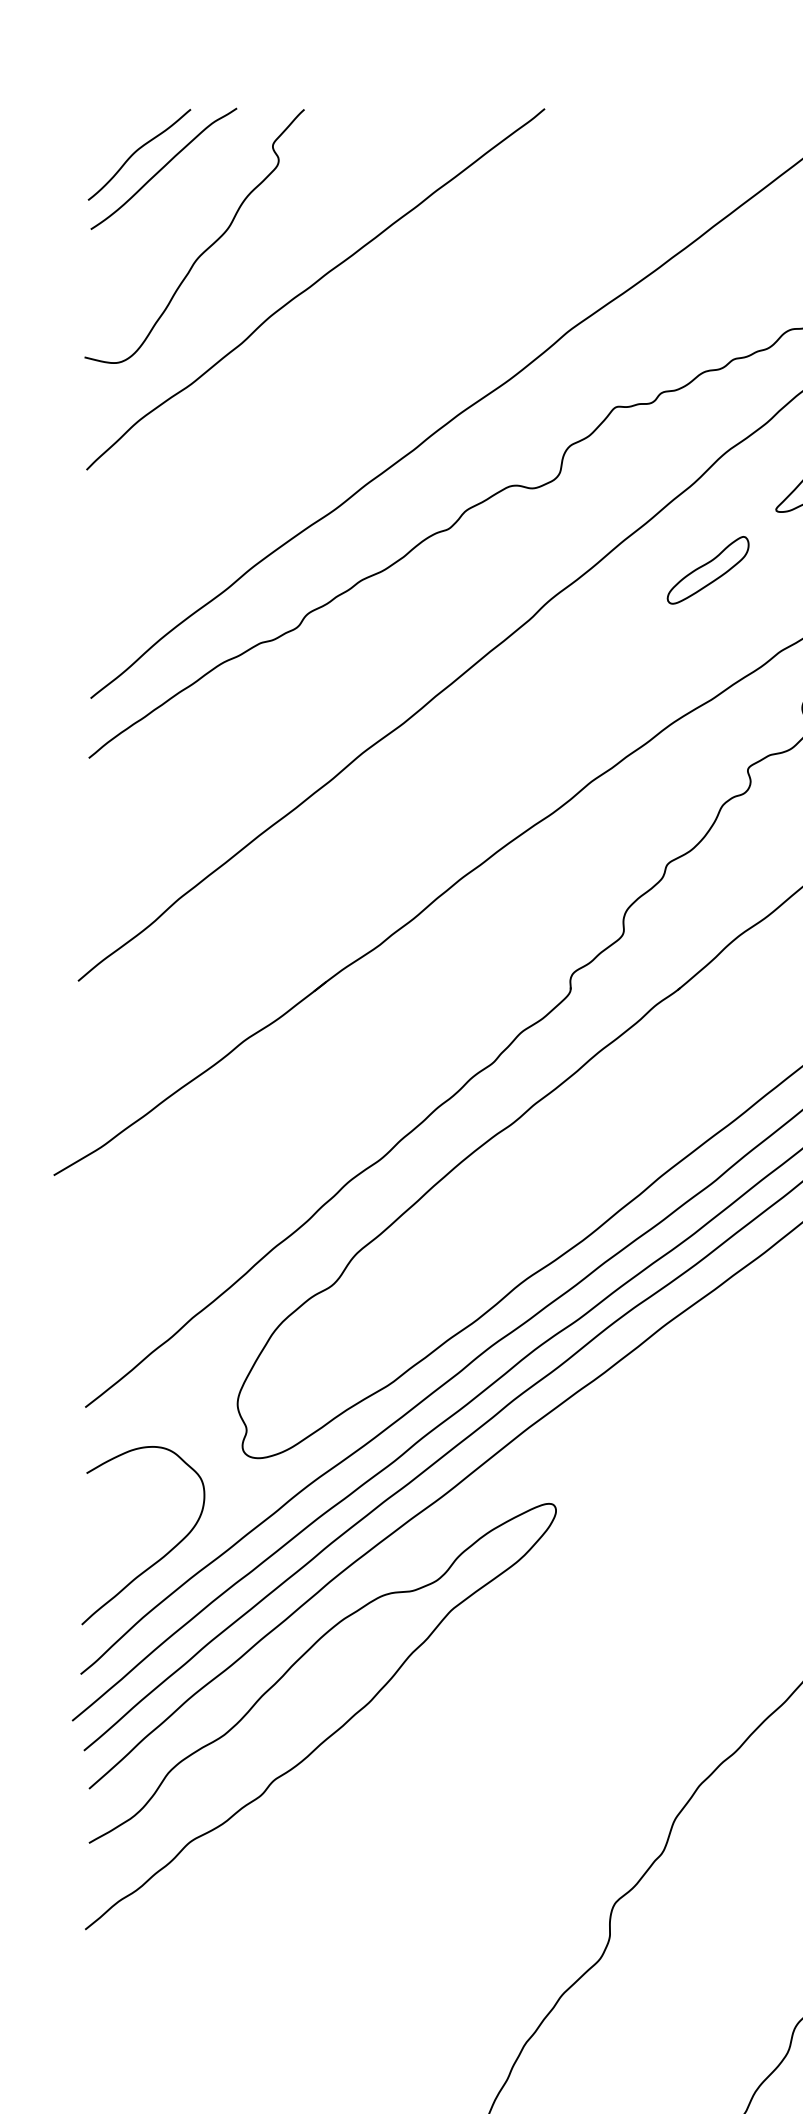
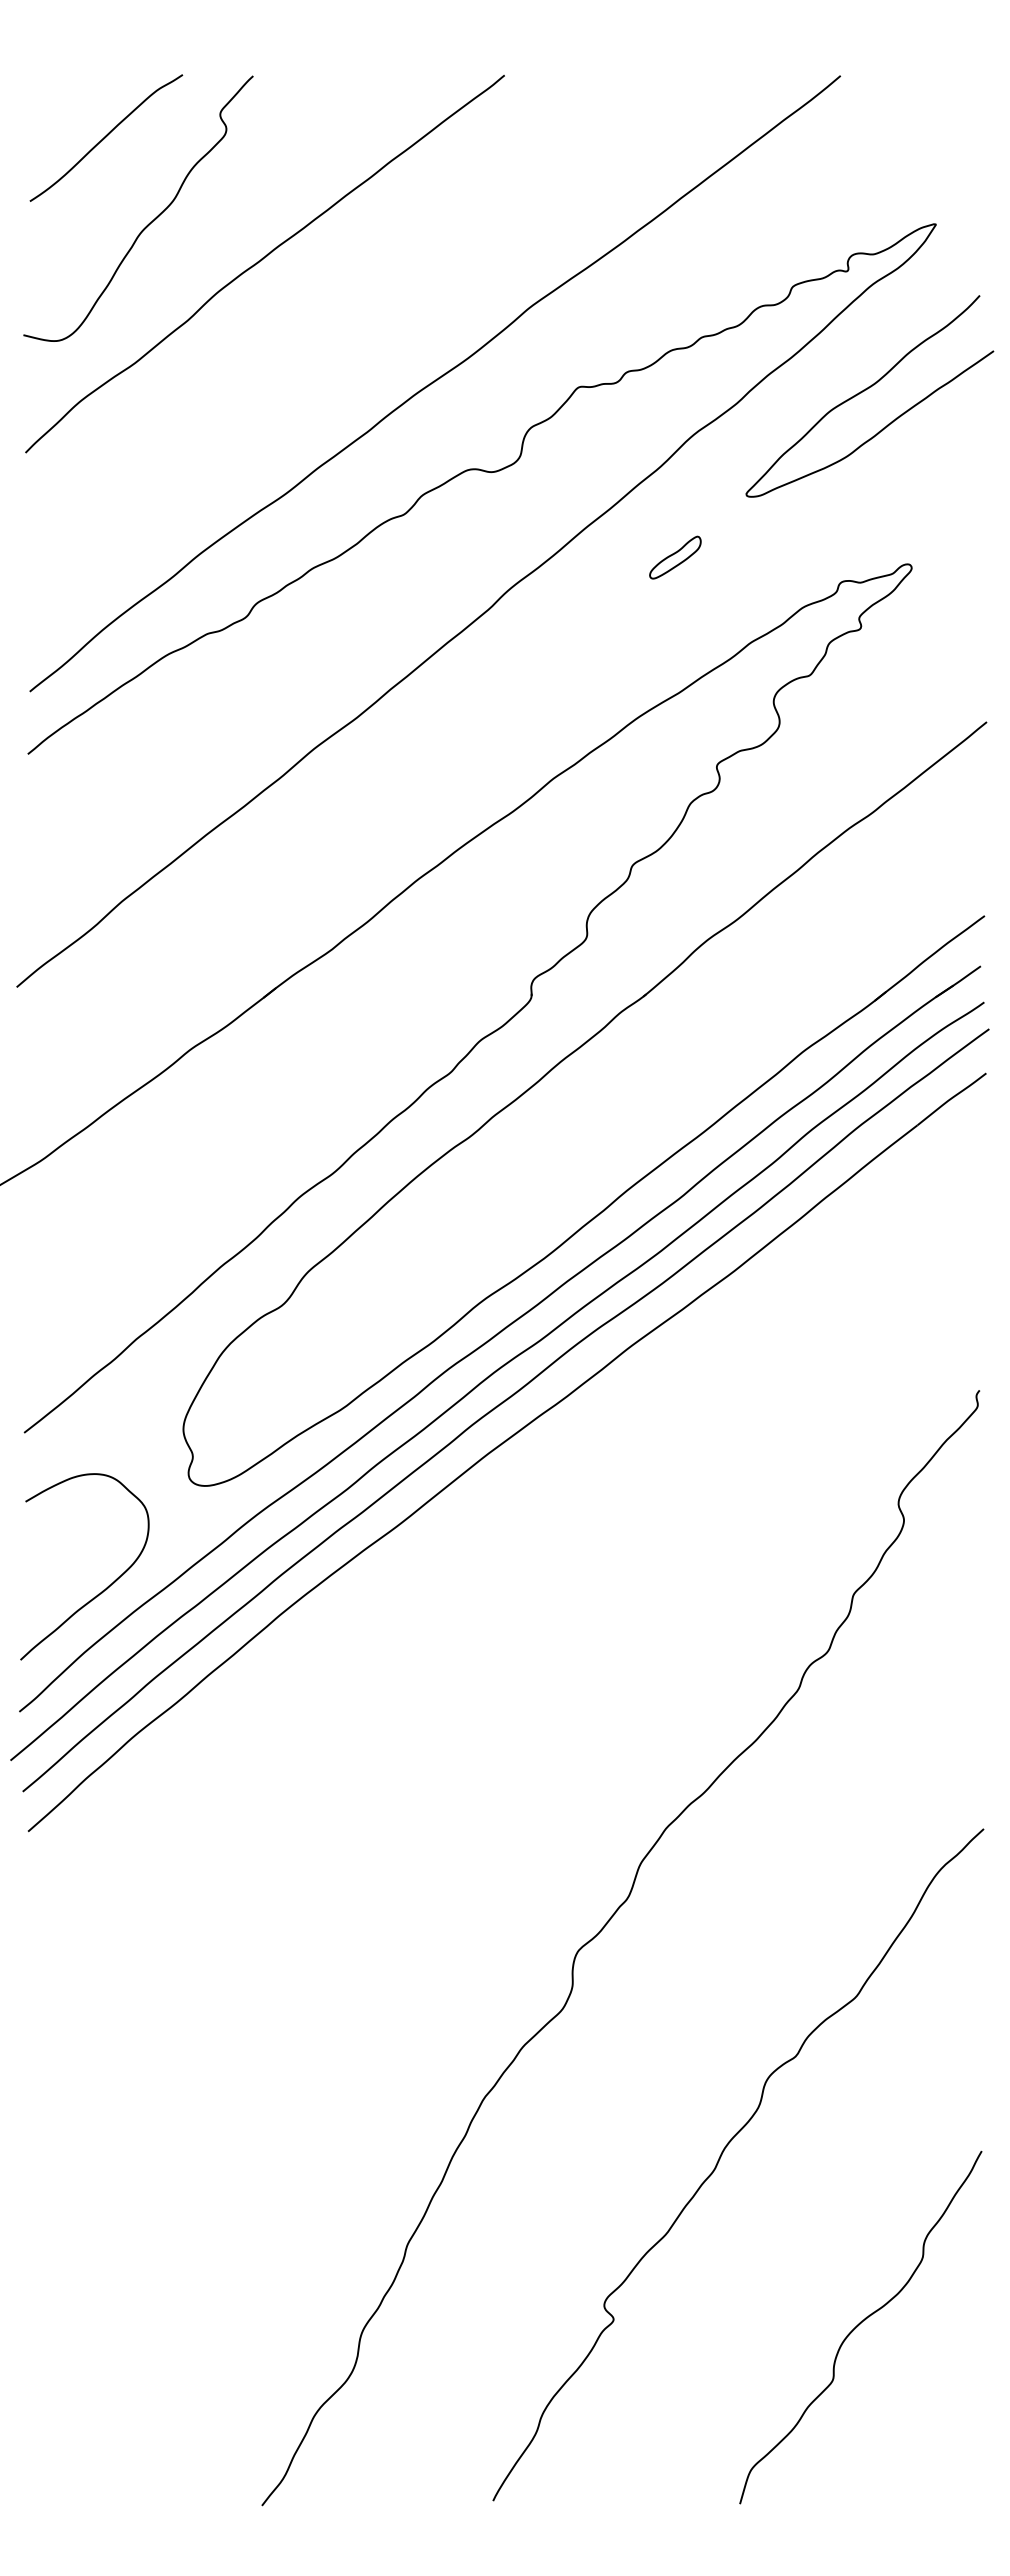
curve: (137, 152) -> (78, 120), removed
part: (708, 570) -> (675, 557), size x0.6
curve: (333, 1732) -> (283, 1772), removed

